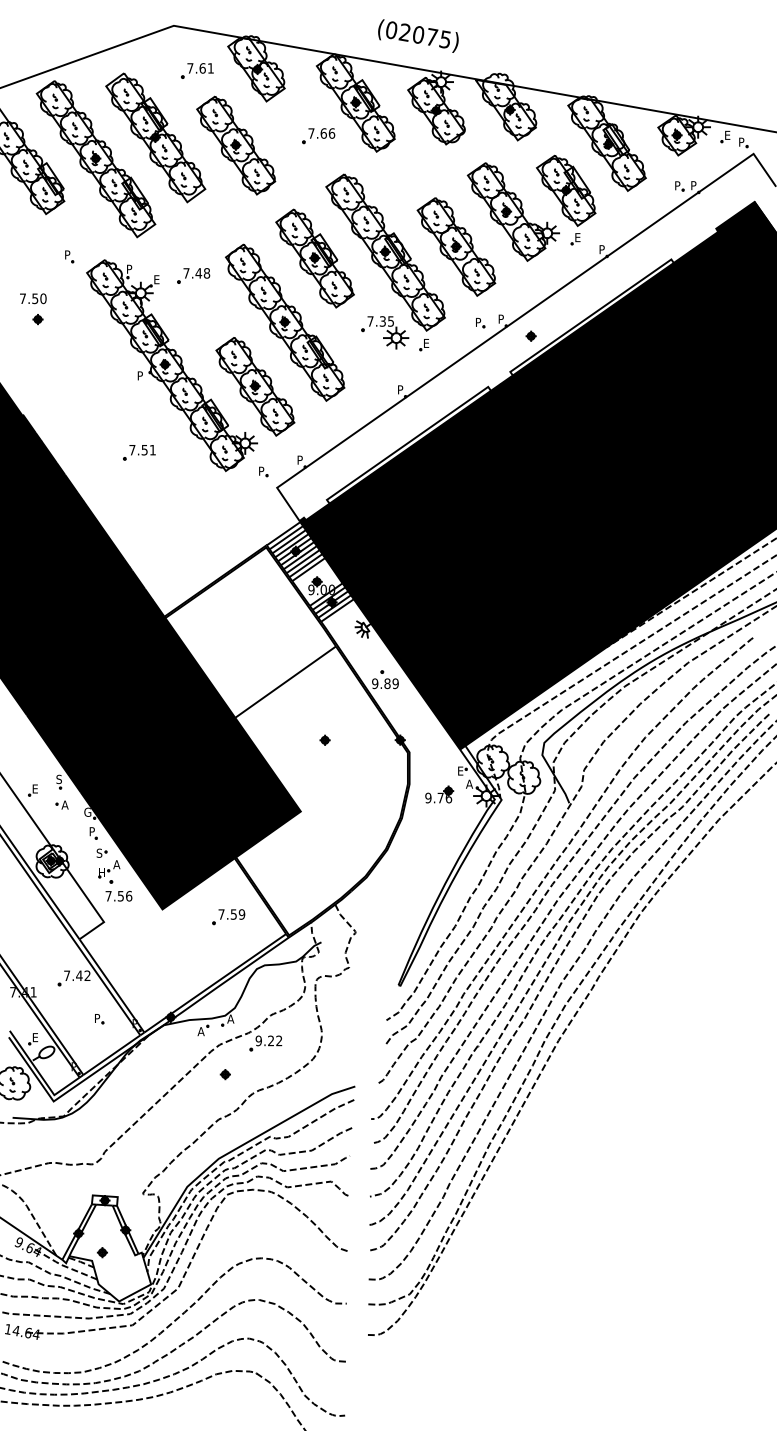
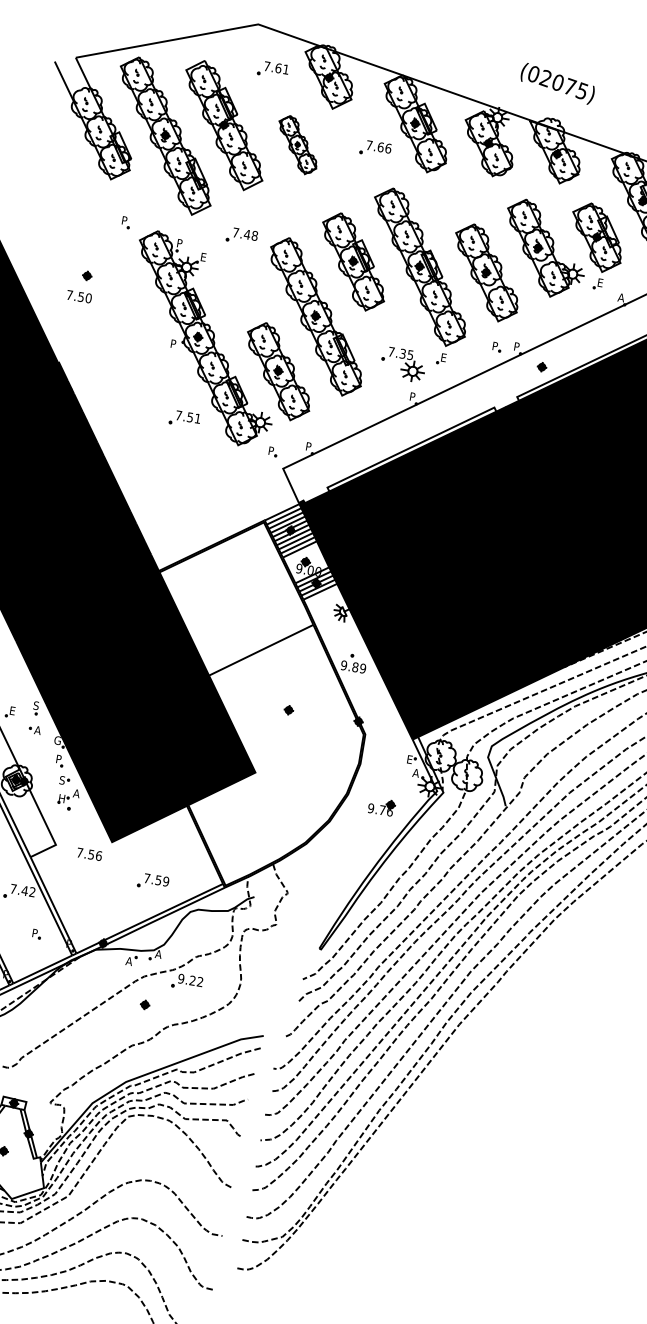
text: (418, 35) -> (557, 83), moved
part: (236, 145) -> (298, 145), size x0.6
text: (601, 249) -> (620, 297), P -> A
part: (193, 275) -> (242, 235), moved
text: (33, 298) -> (79, 296), moved
part: (385, 332) -> (403, 364), moved
part: (139, 452) -> (185, 418), moved
part: (439, 794) -> (381, 806), moved
text: (118, 896) -> (89, 854), moved
part: (228, 917) -> (153, 882), moved

